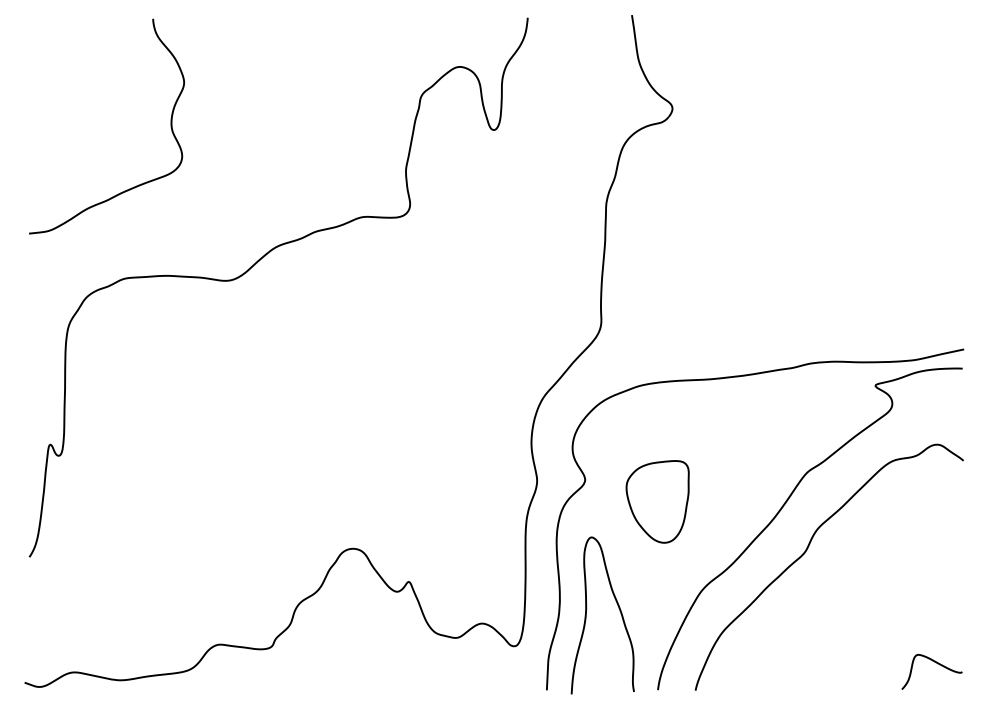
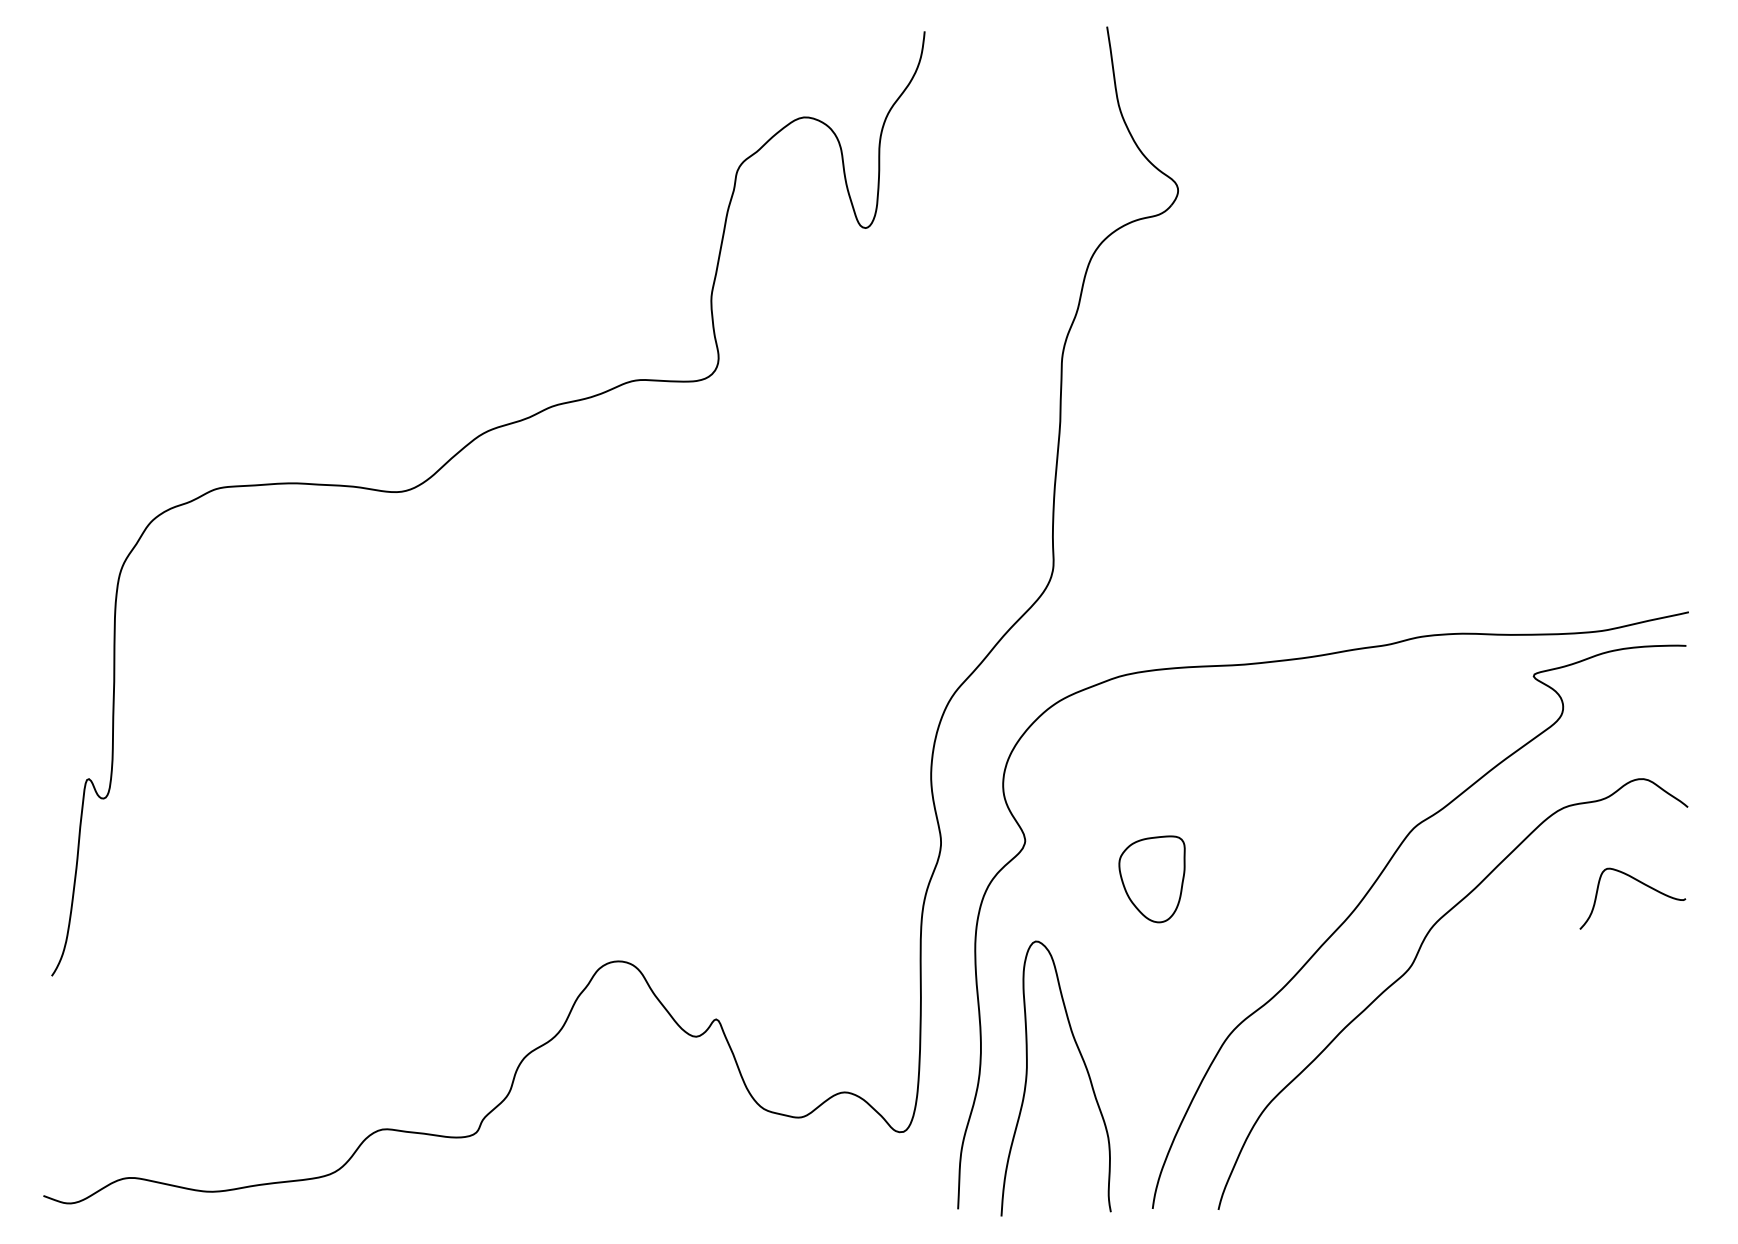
curve: (170, 126) -> (298, 221), removed
part: (657, 501) -> (1151, 878), size x0.6
curve: (937, 664) -> (1642, 885), moved

